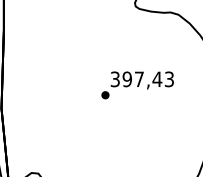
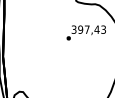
text: (136, 84) -> (85, 32), moved

